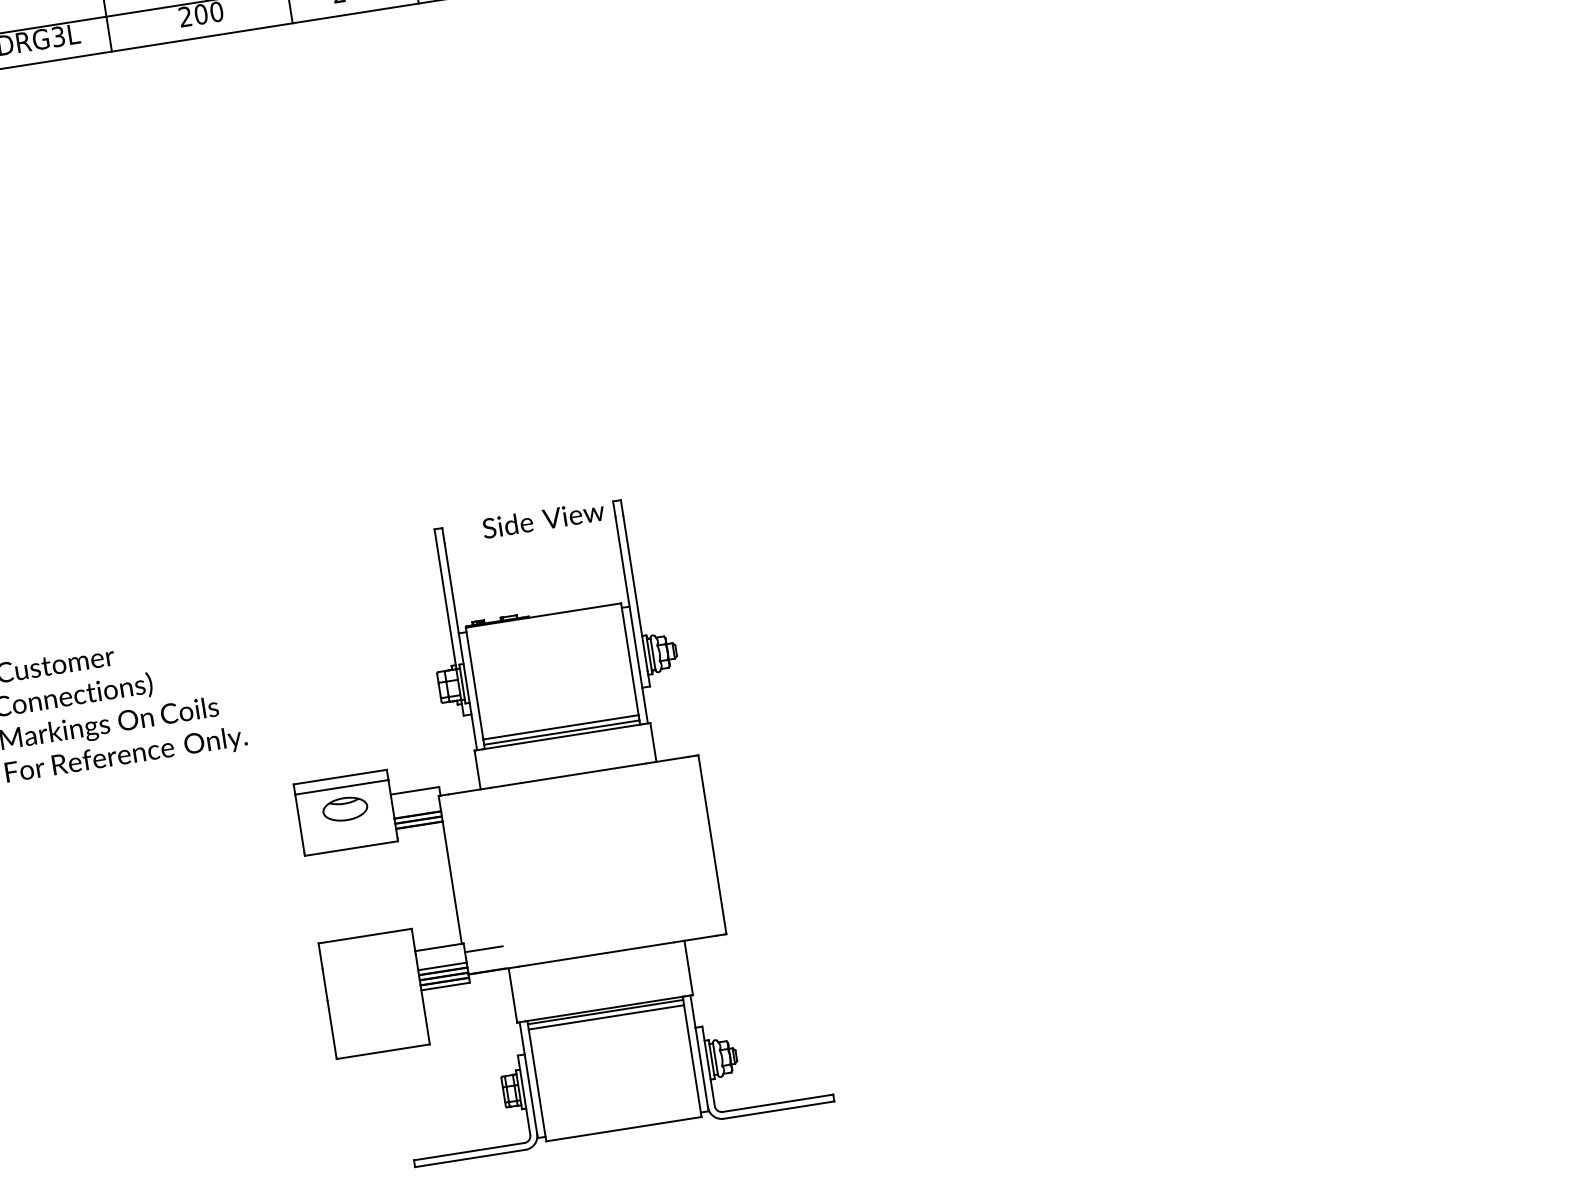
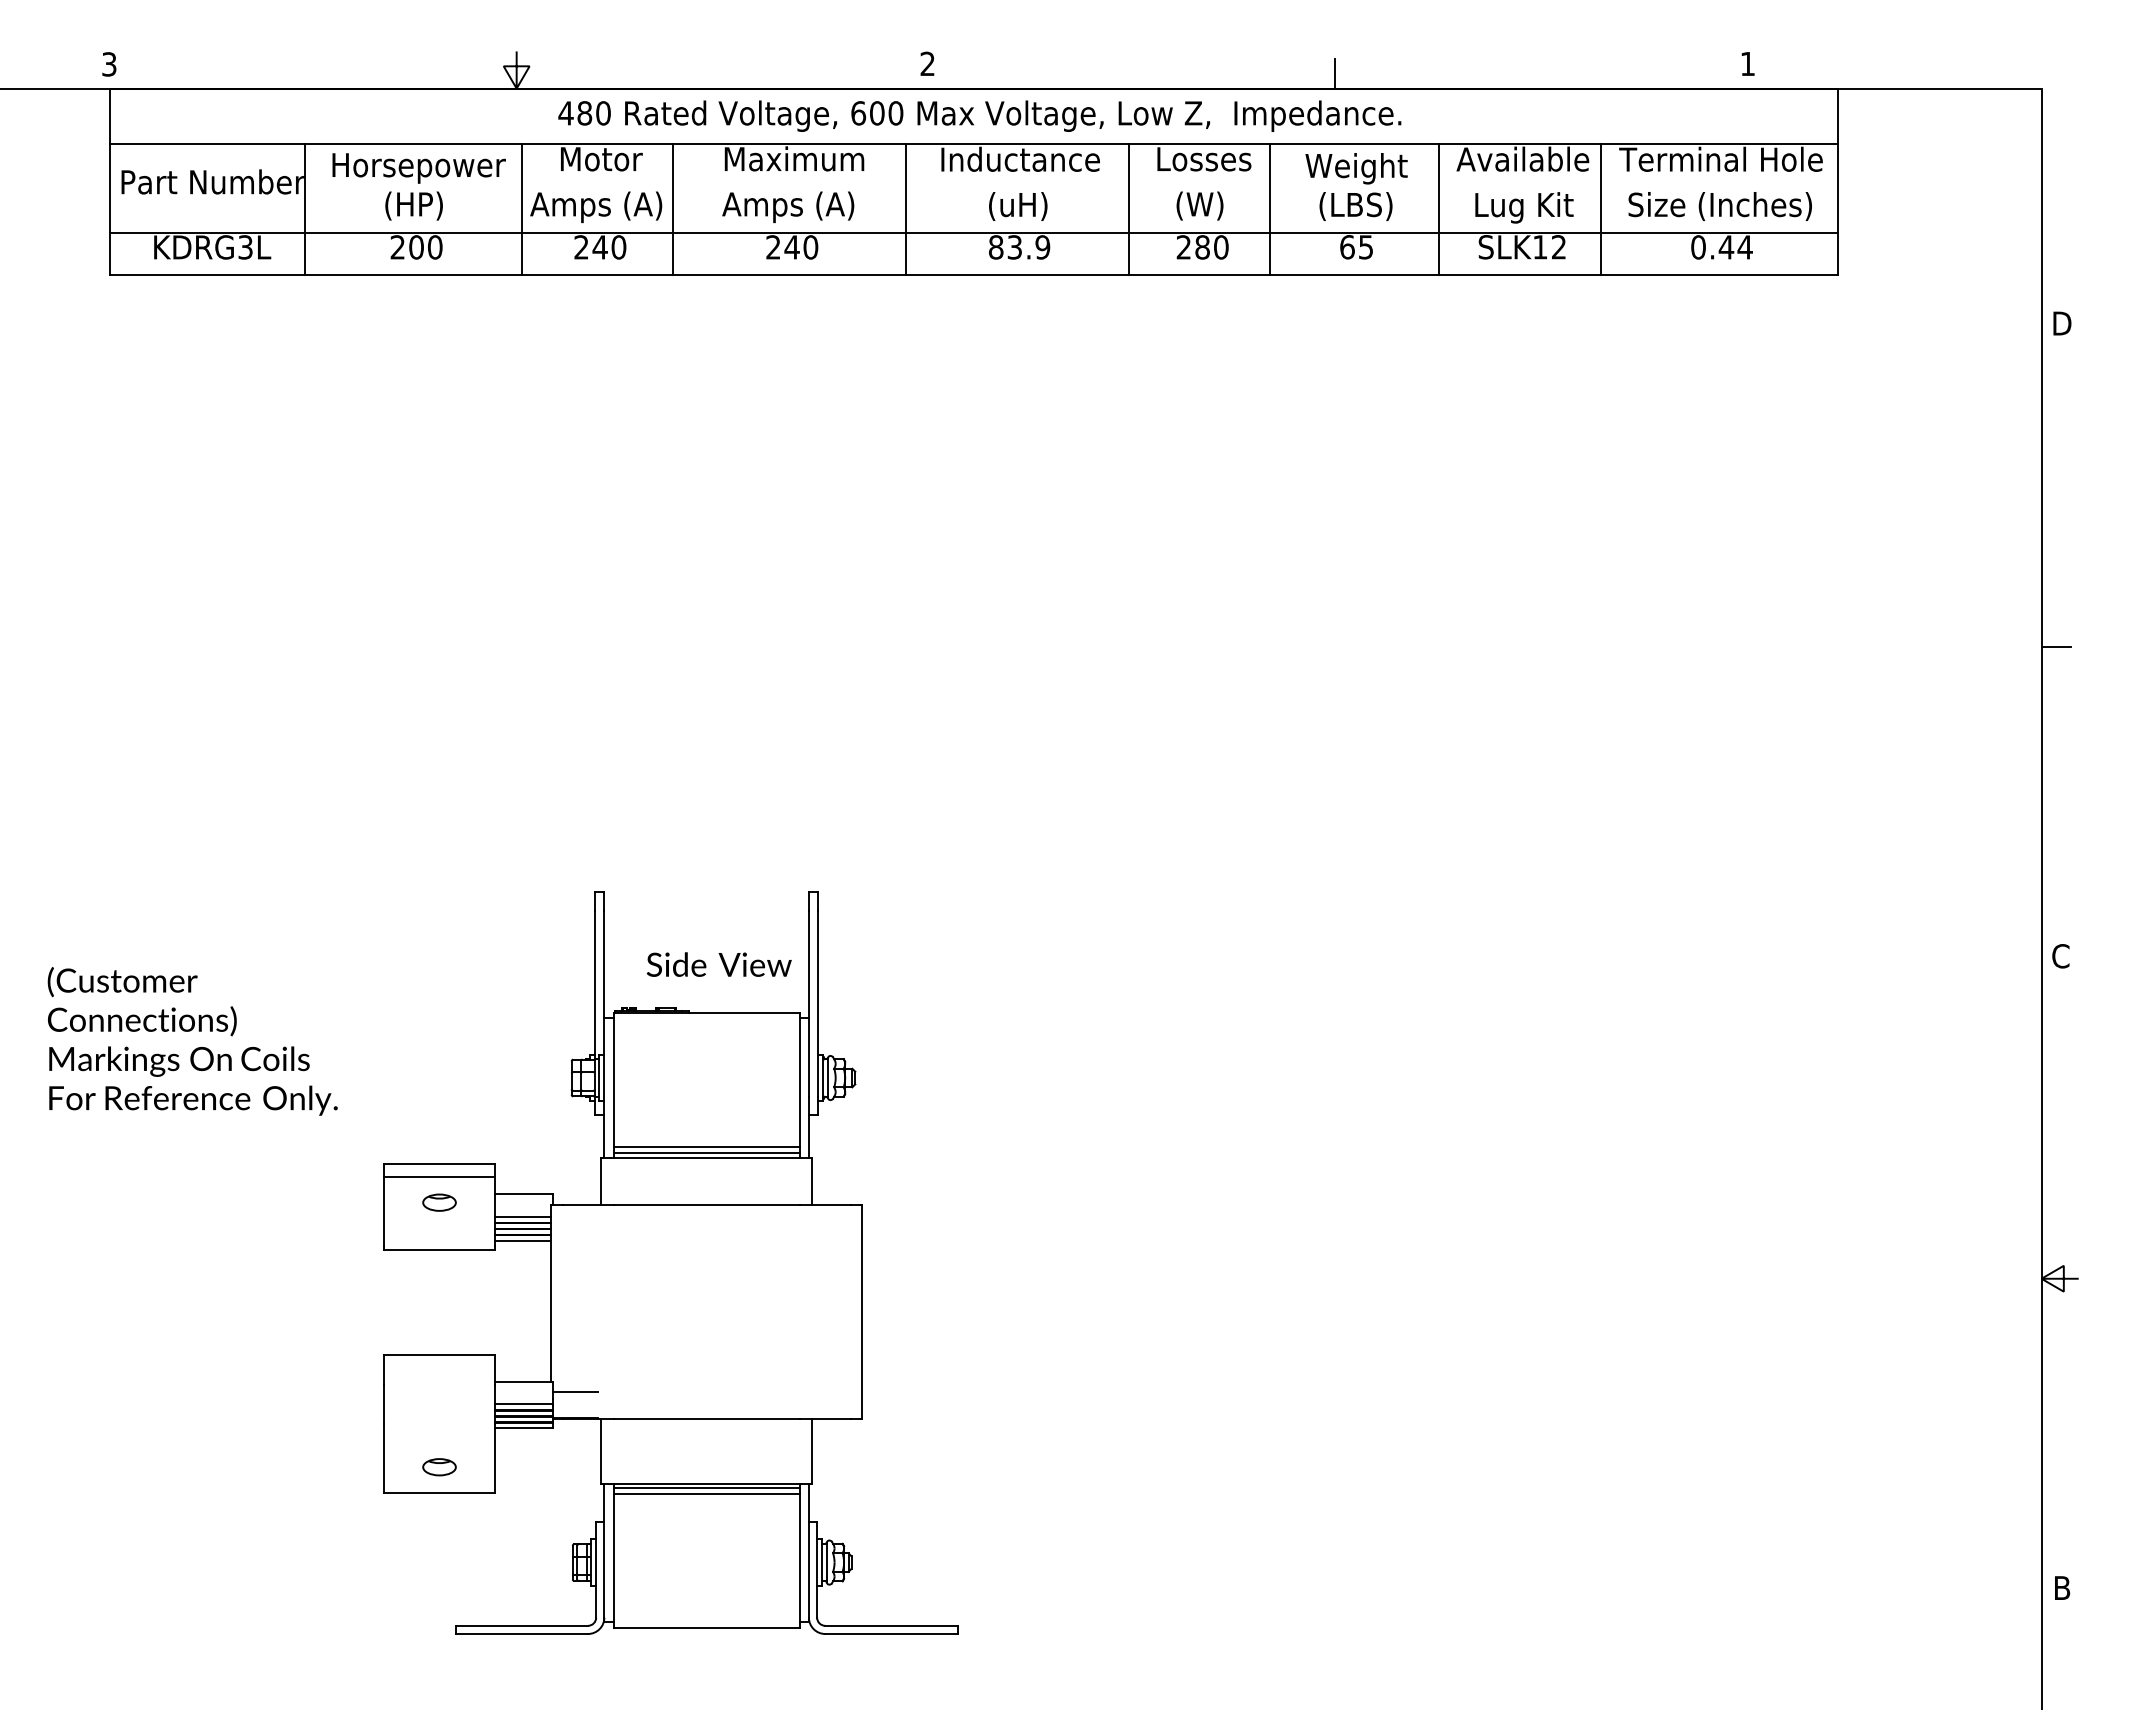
text: (542, 519) -> (718, 964), moved
part: (345, 808) -> (439, 1202), size x0.62
line: (417, 810) -> (523, 1217), added
line: (420, 830) -> (523, 1241), added
part: (379, 1030) -> (439, 1467), added

